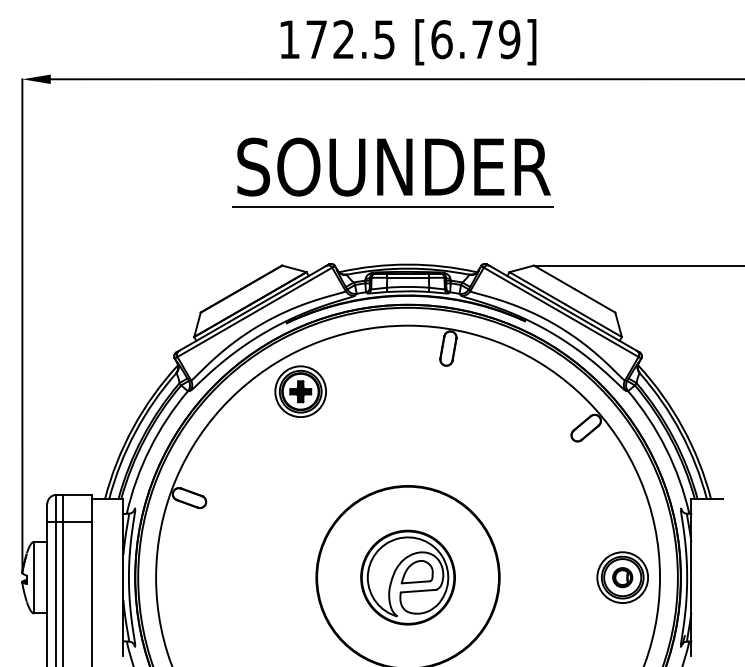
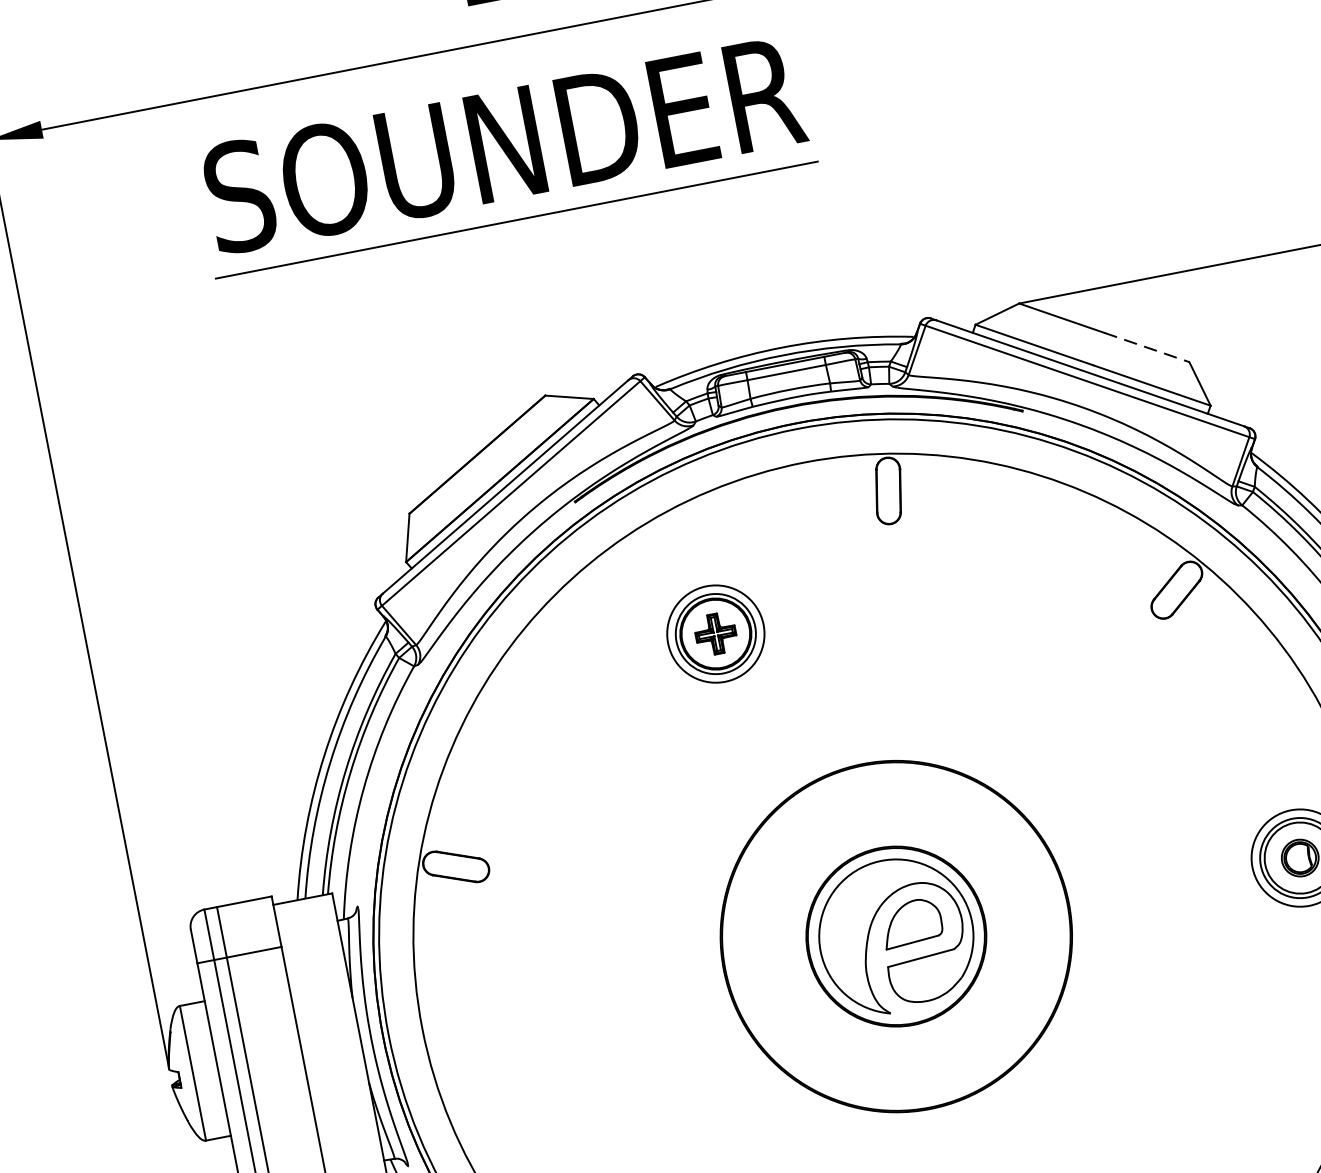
part: (392, 172) -> (503, 155), moved
line: (595, 301) -> (1148, 348), solid -> dashed
part: (300, 391) -> (715, 633), moved

